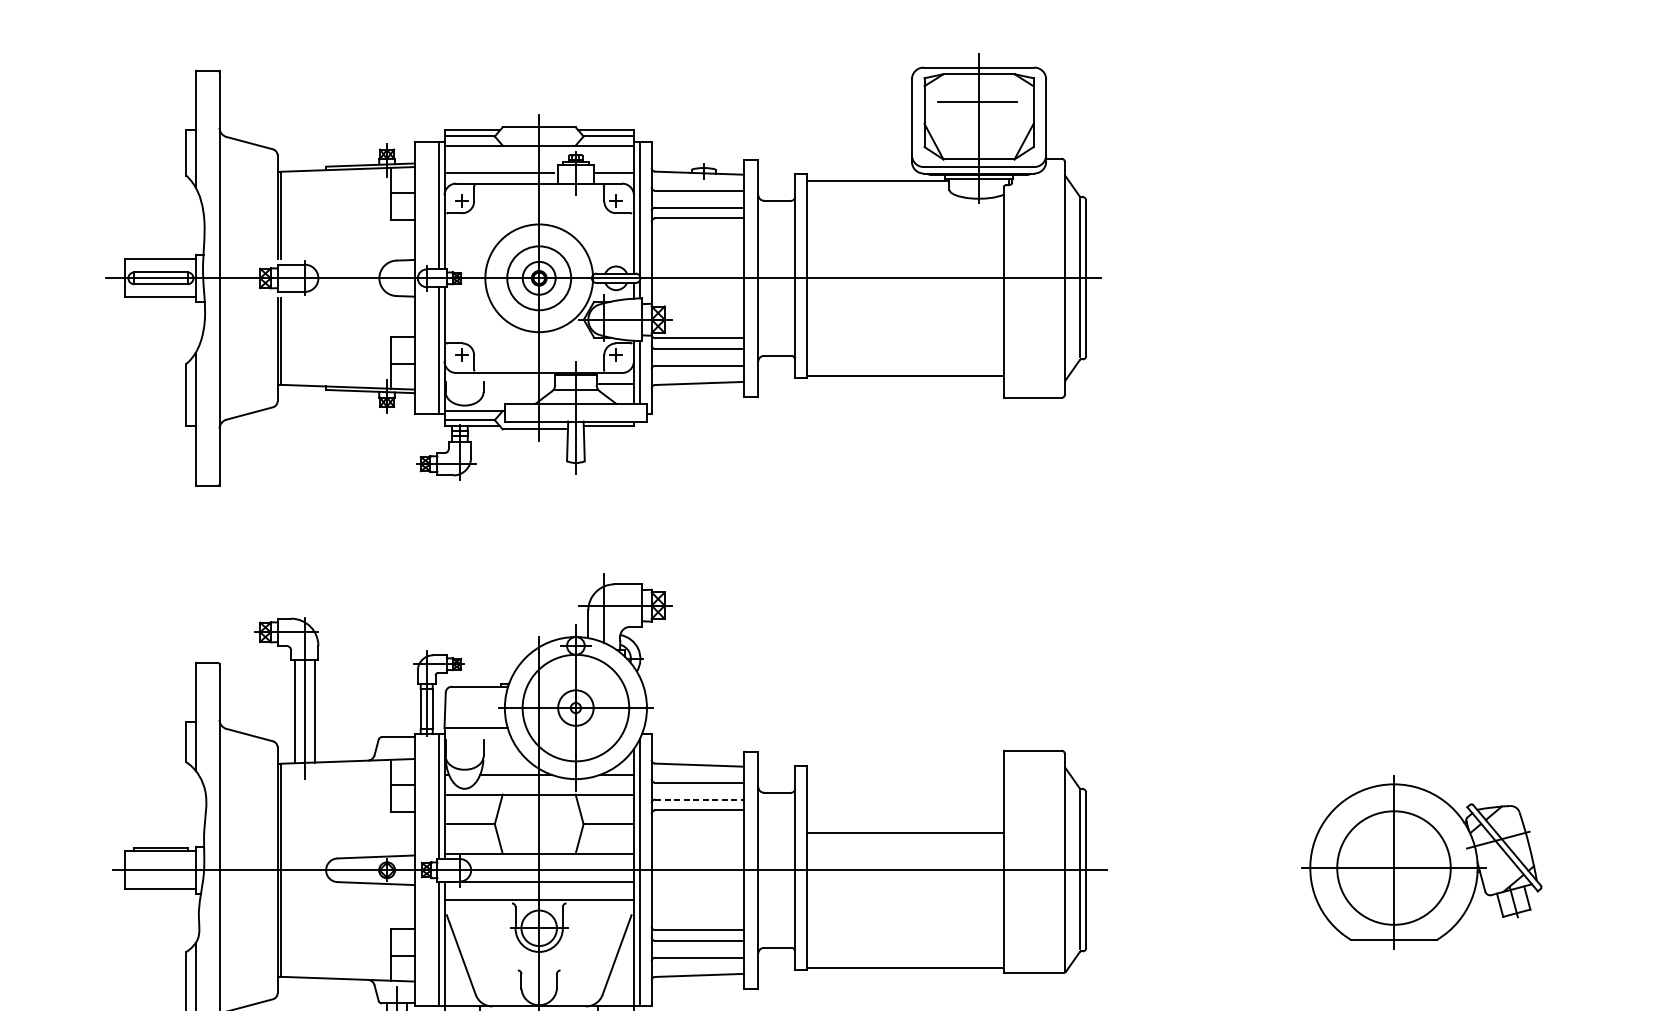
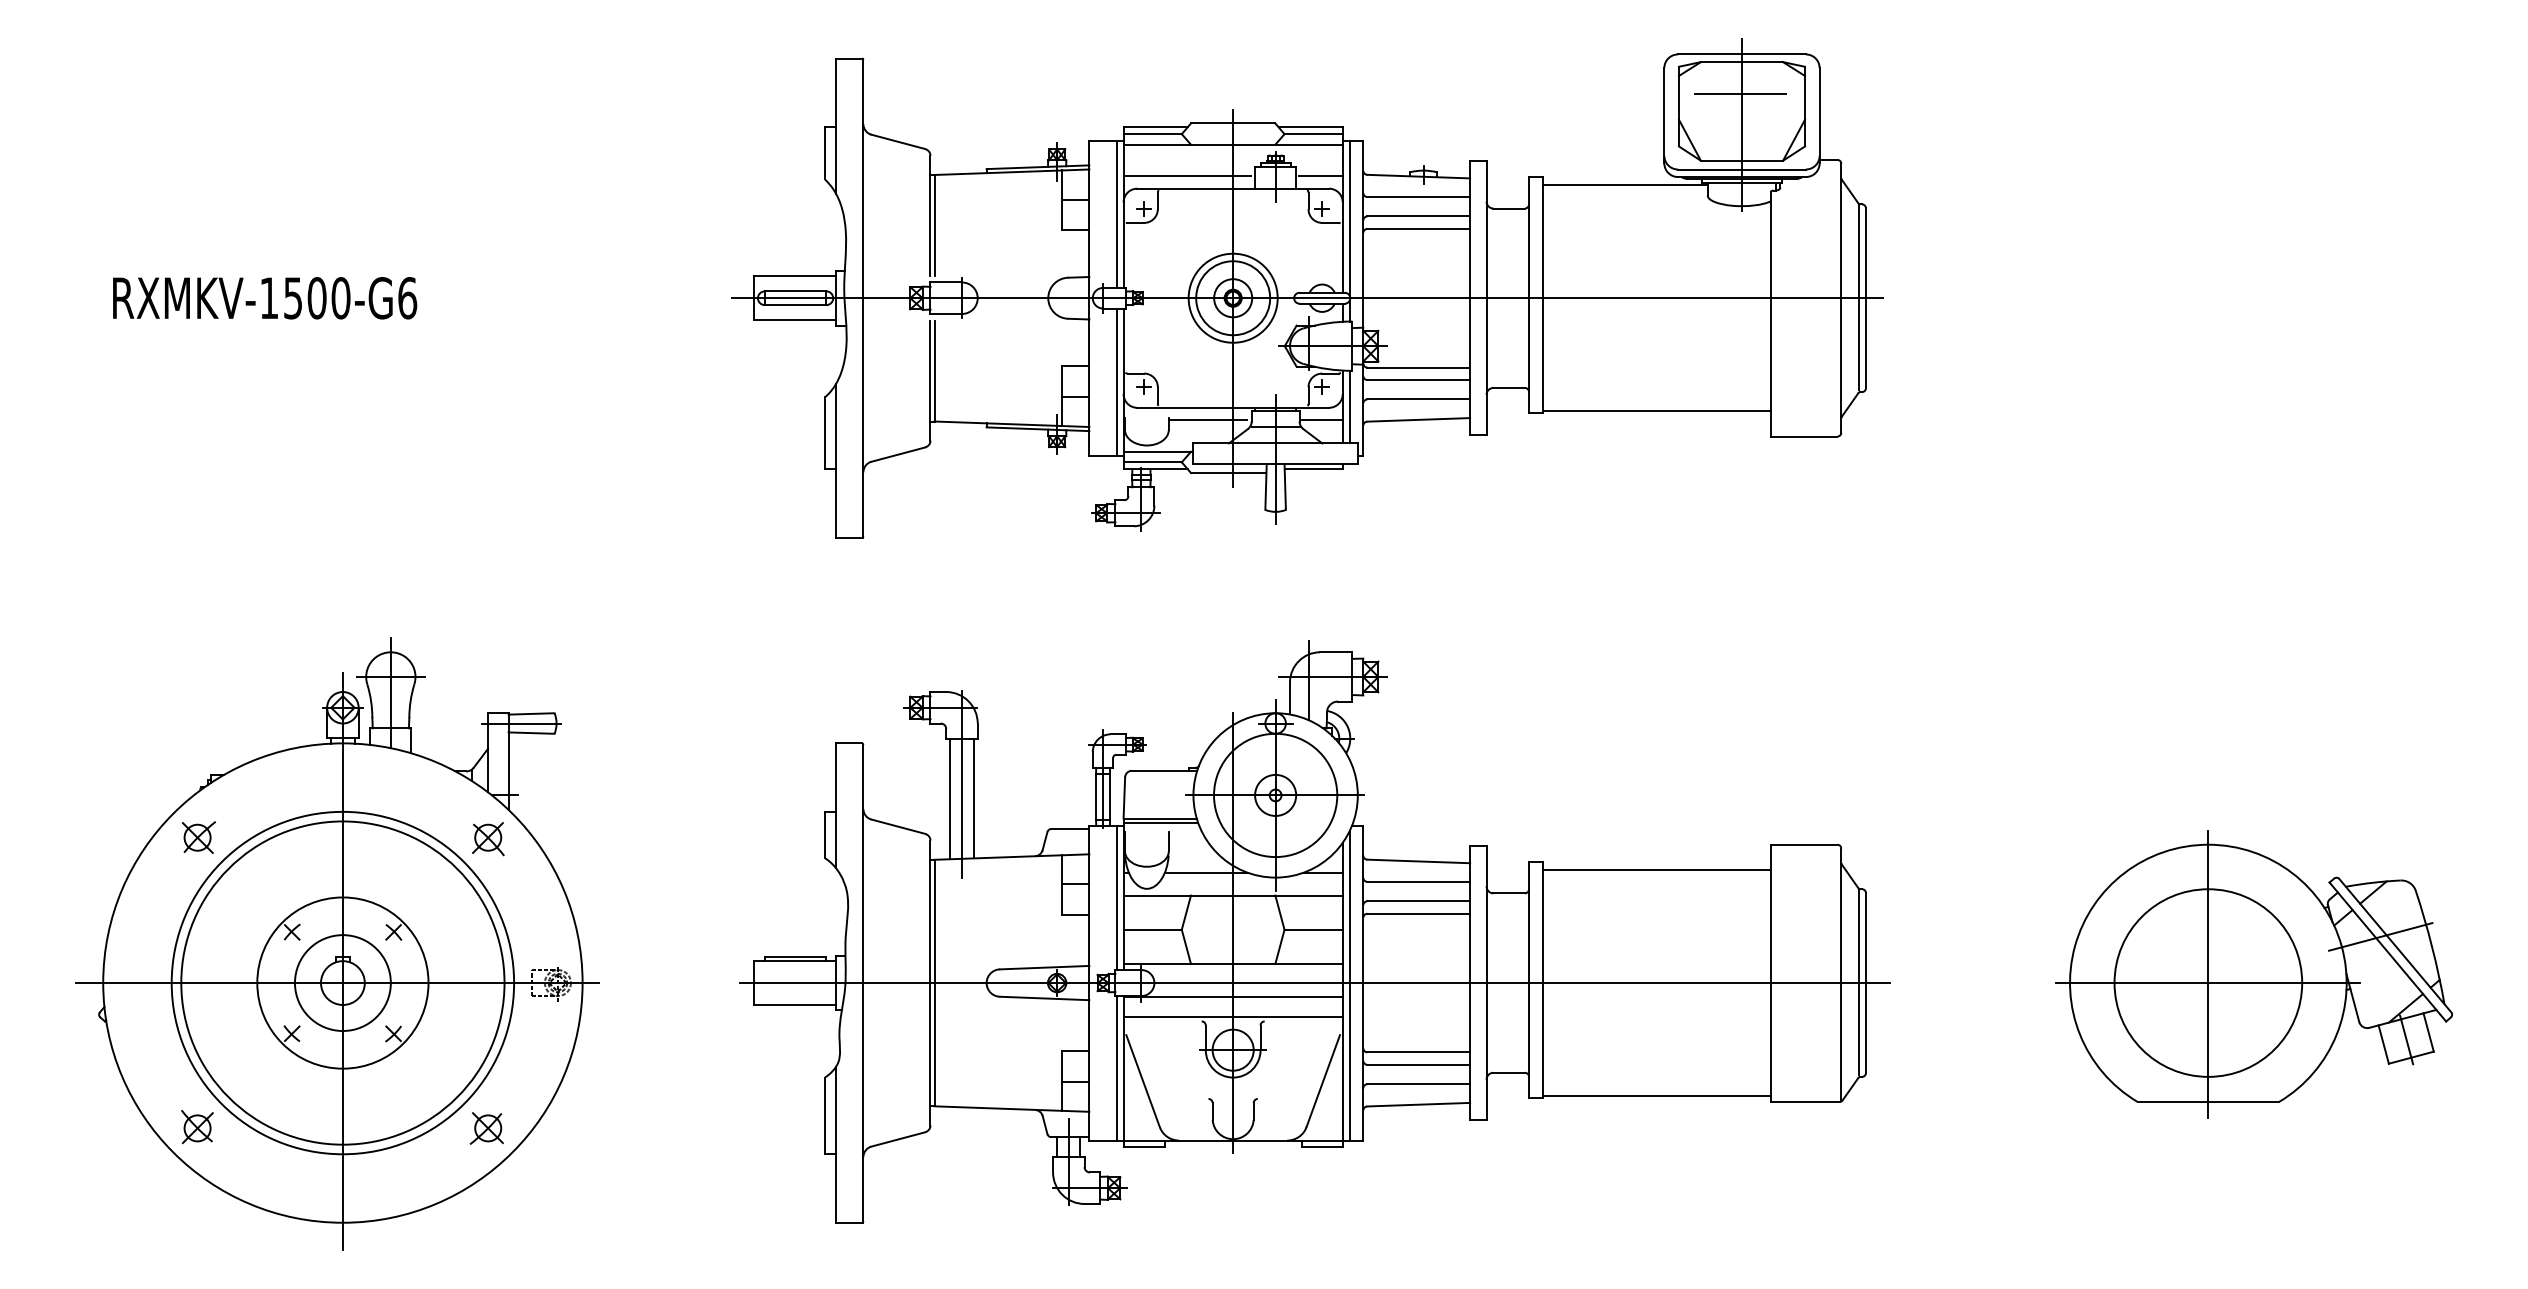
circle: (538, 277) -> (1232, 297), size x0.71
line: (517, 383) -> (1207, 420), added
line: (476, 731) -> (1160, 822), added
line: (700, 799) -> (1419, 901), dashed -> solid
line: (905, 832) -> (1656, 869), moved
part: (1421, 862) -> (2253, 974), size x1.43

